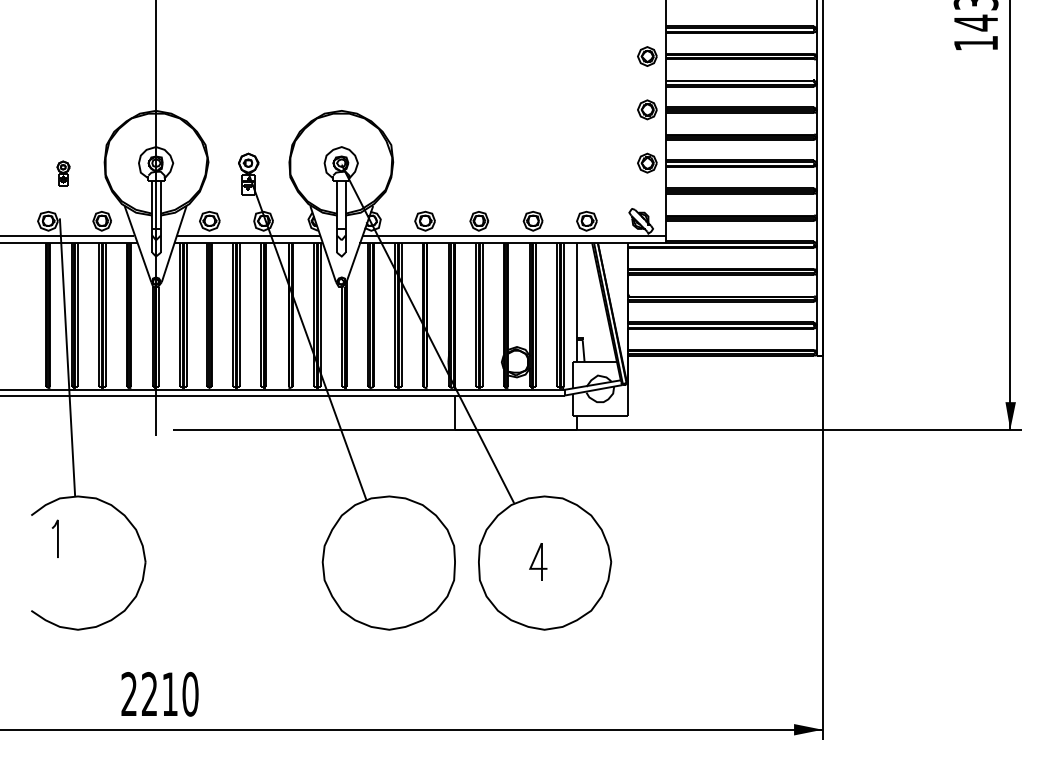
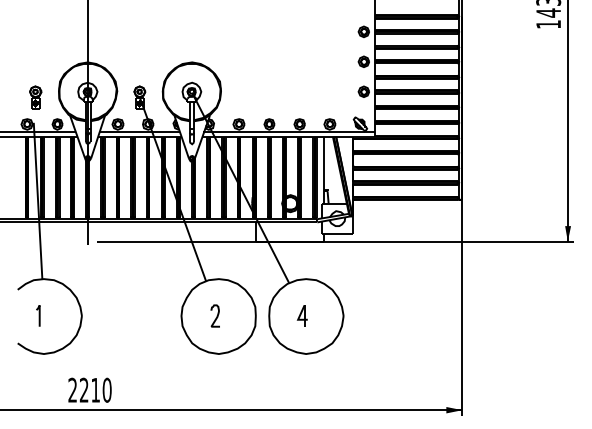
part: (62, 173) -> (35, 97), size x1.67
line: (55, 538) -> (38, 315), moved
curve: (385, 561) -> (216, 315), added

